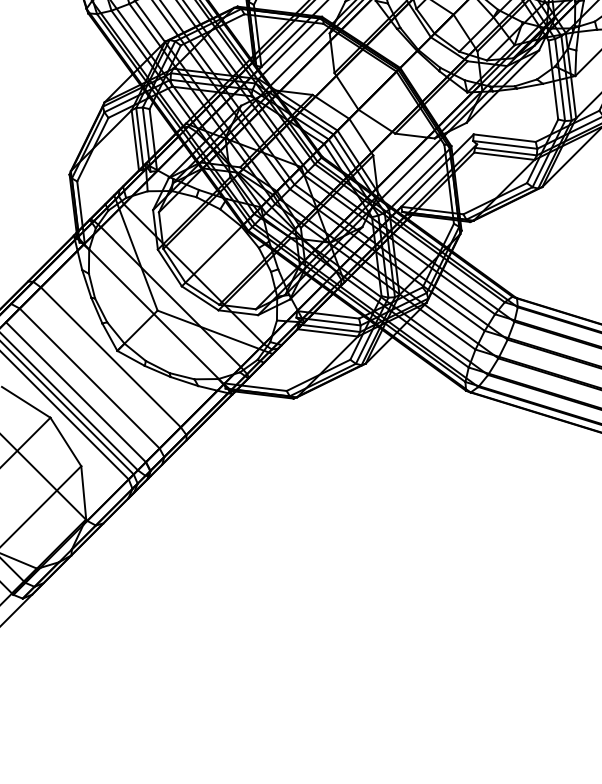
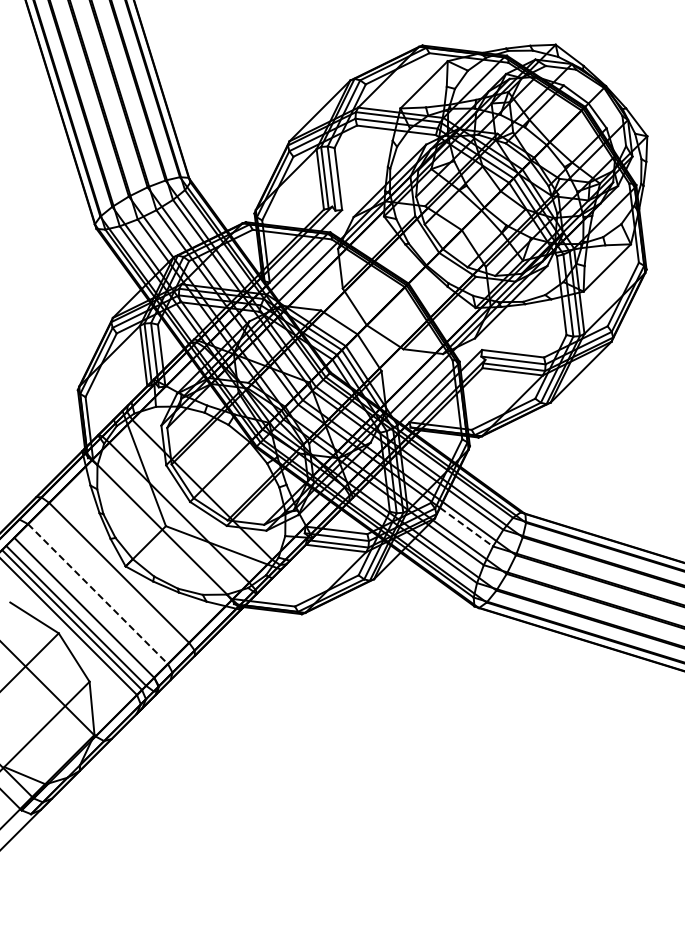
line: (458, 311) -> (466, 527), solid -> dashed
line: (90, 378) -> (98, 594), solid -> dashed

